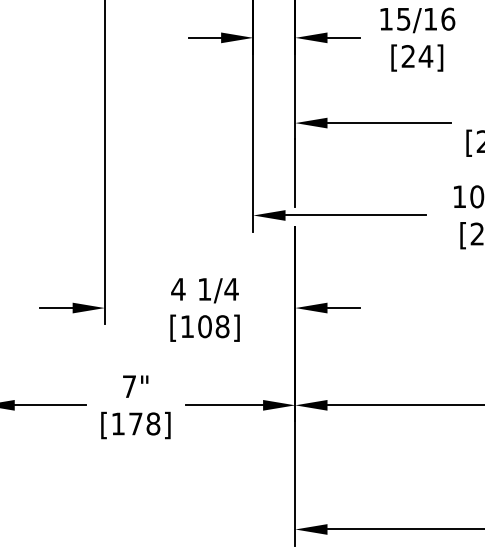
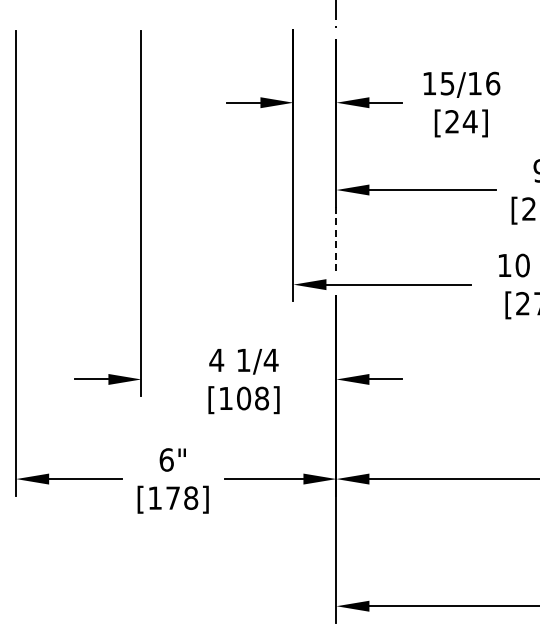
line: (295, 173) -> (336, 241), solid -> dashed
text: (129, 386) -> (166, 459), 7" -> 6"

